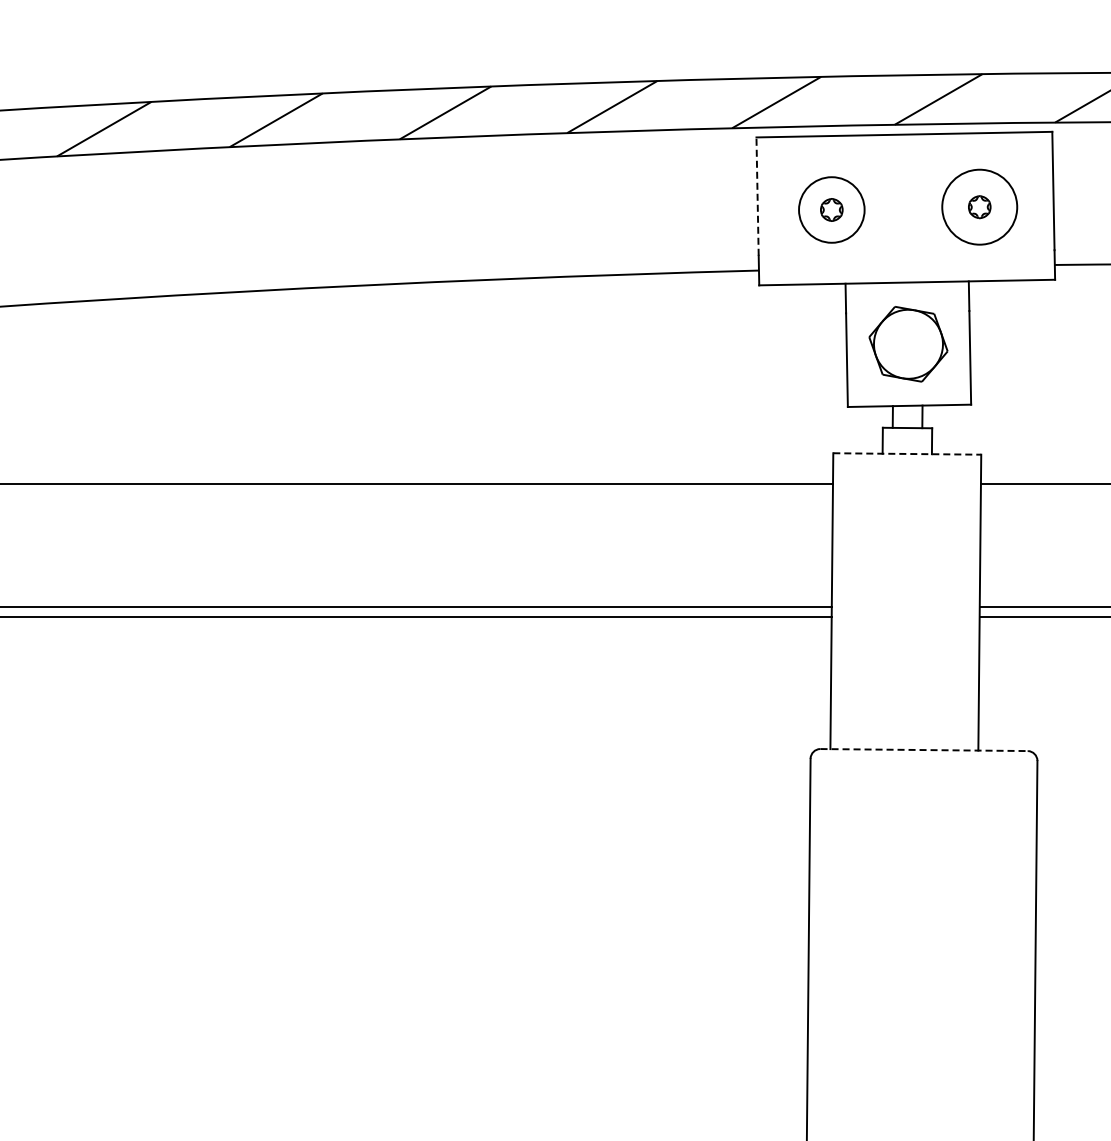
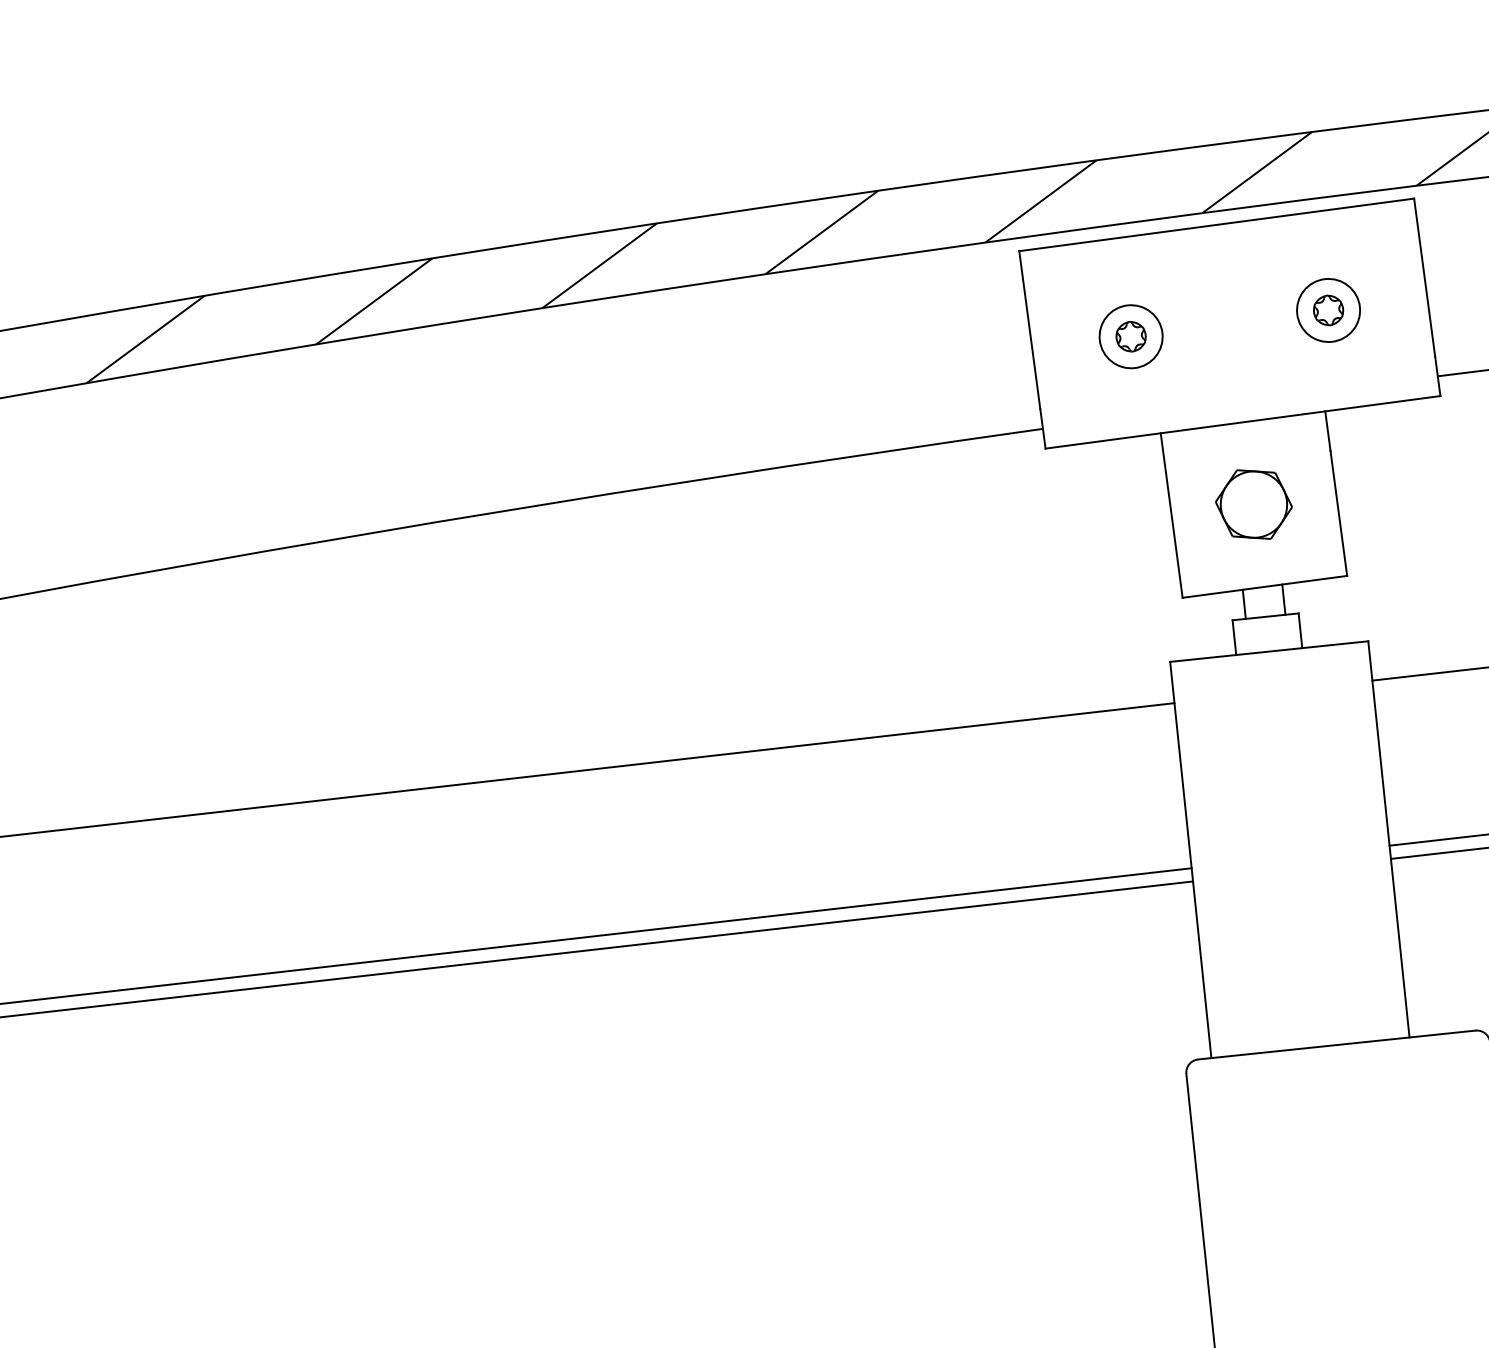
line: (757, 196) -> (1029, 330), dashed -> solid
circle: (979, 206) -> (1328, 309), size x0.62
circle: (831, 209) -> (1130, 336), size x0.71
part: (907, 343) -> (1252, 503), size x0.71
line: (907, 453) -> (1269, 650), dashed -> solid
line: (924, 750) -> (1337, 1045), dashed -> solid

